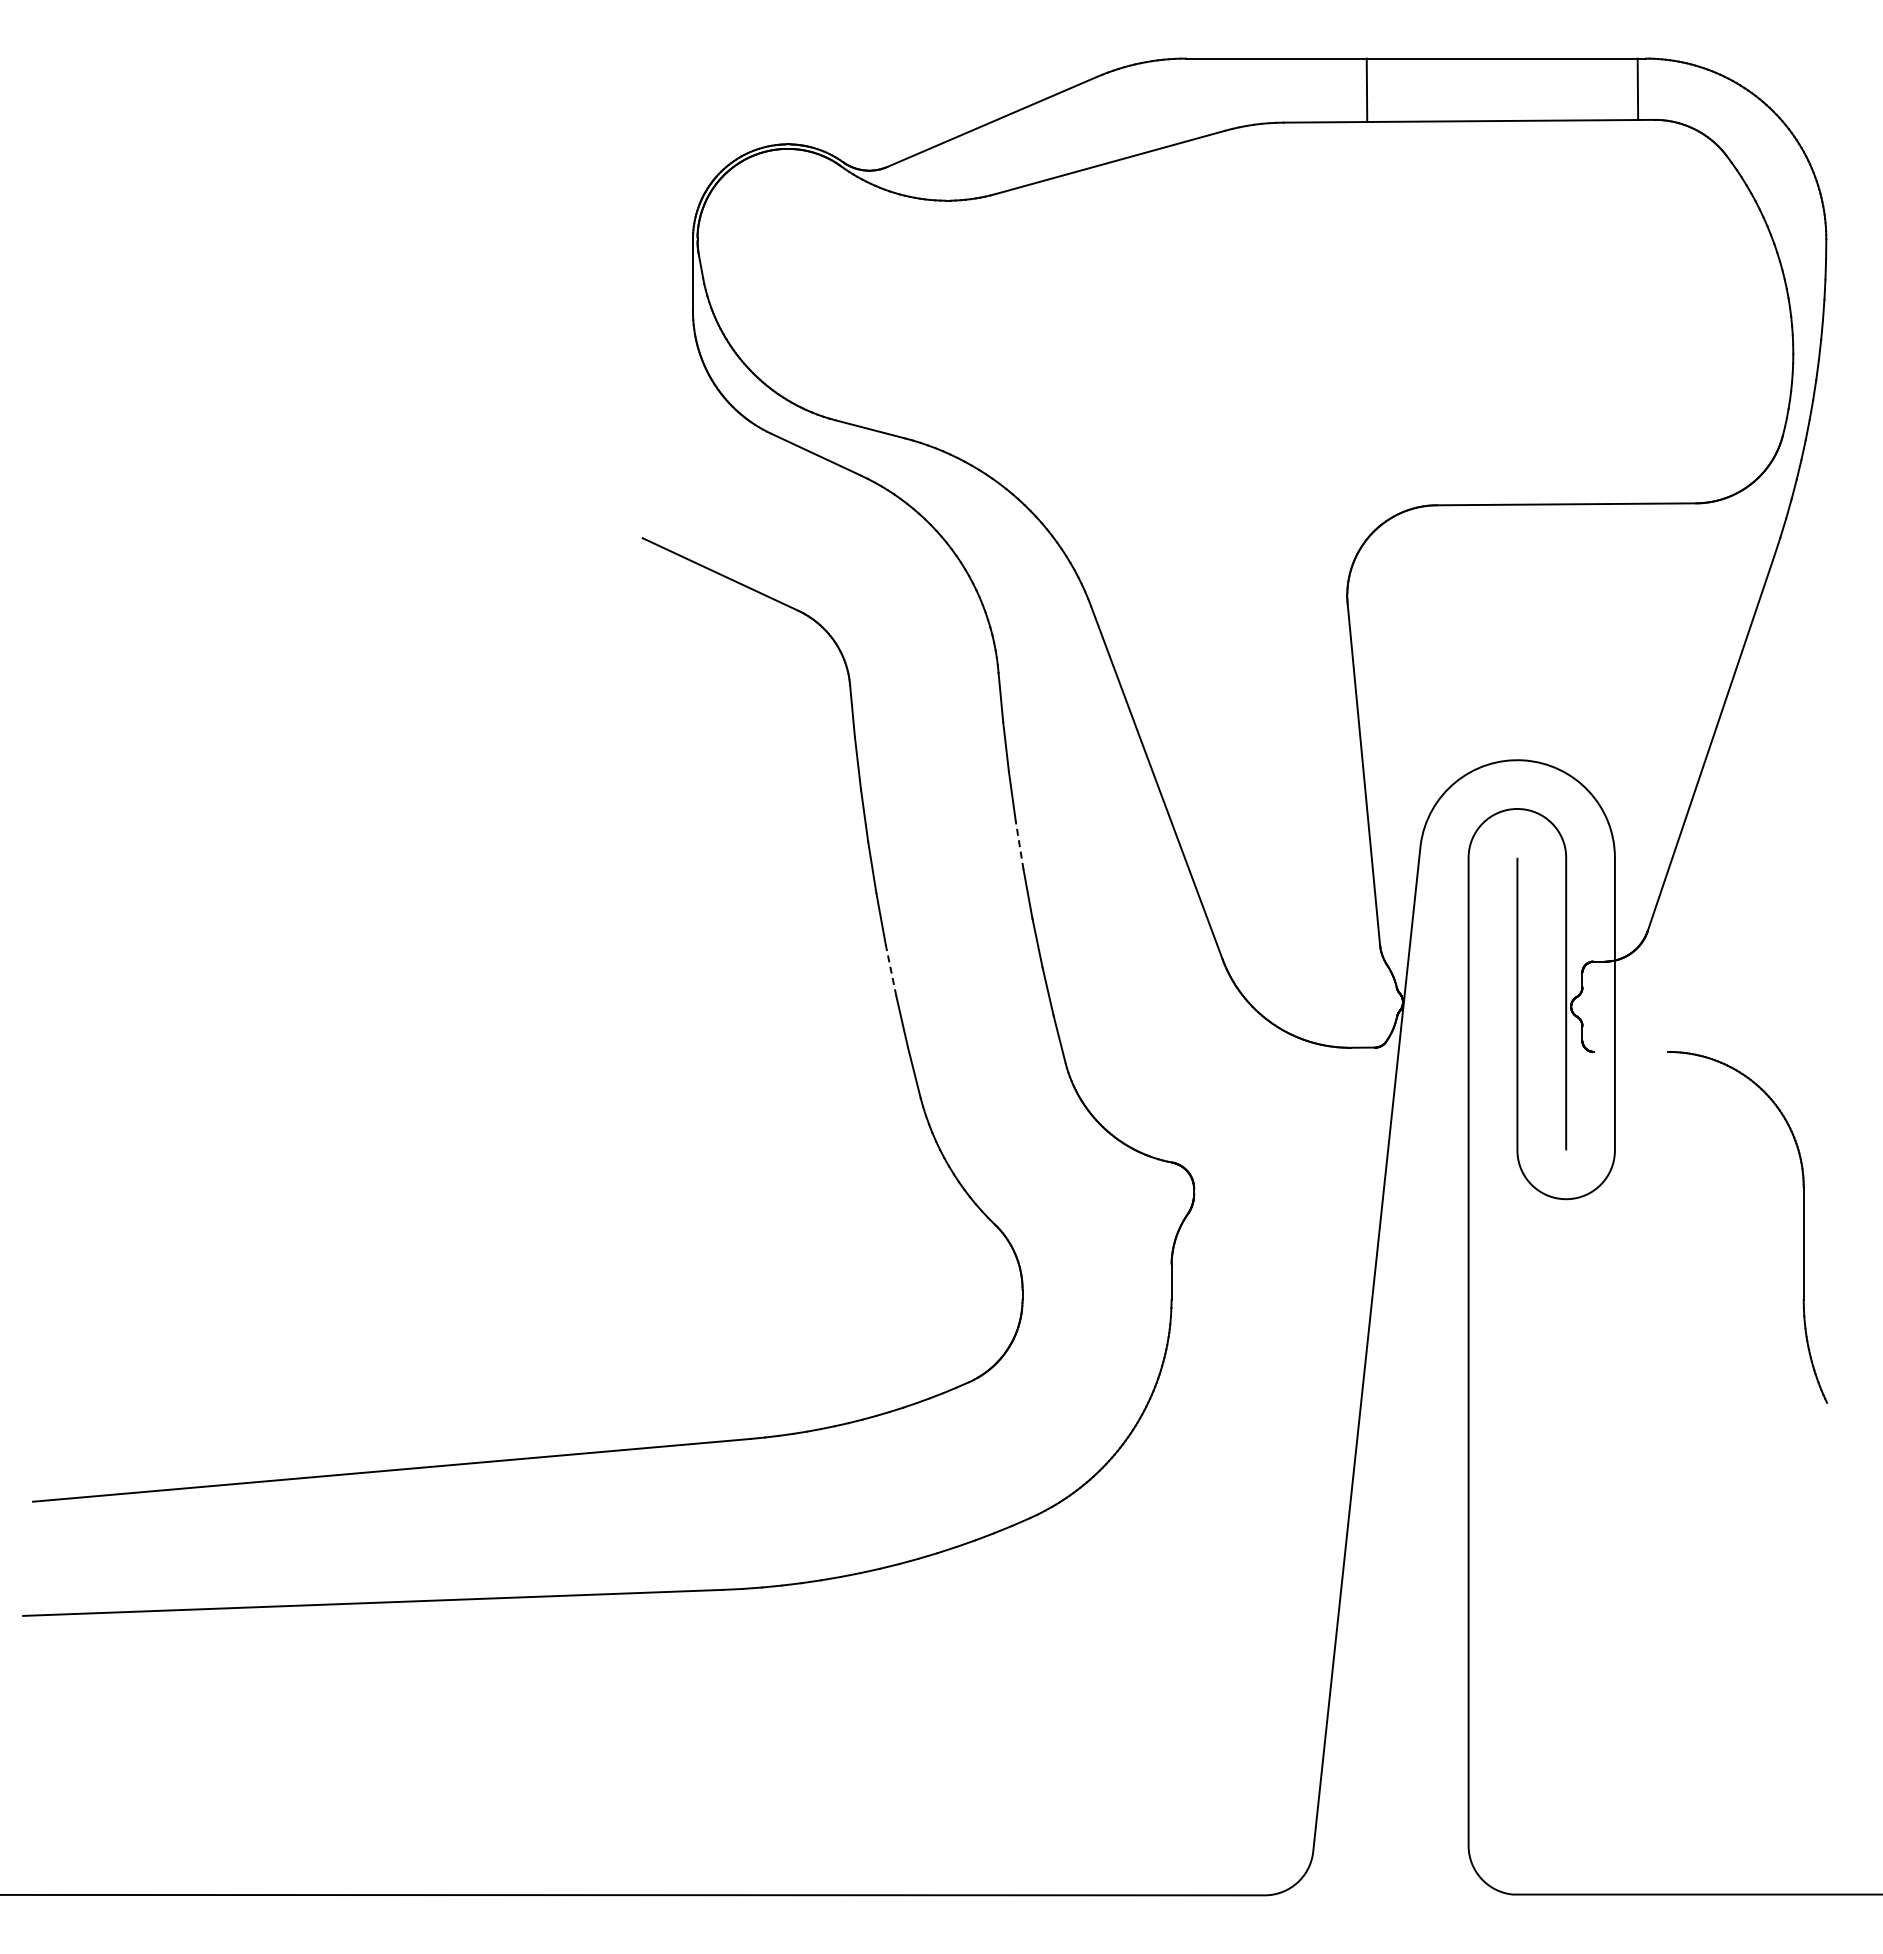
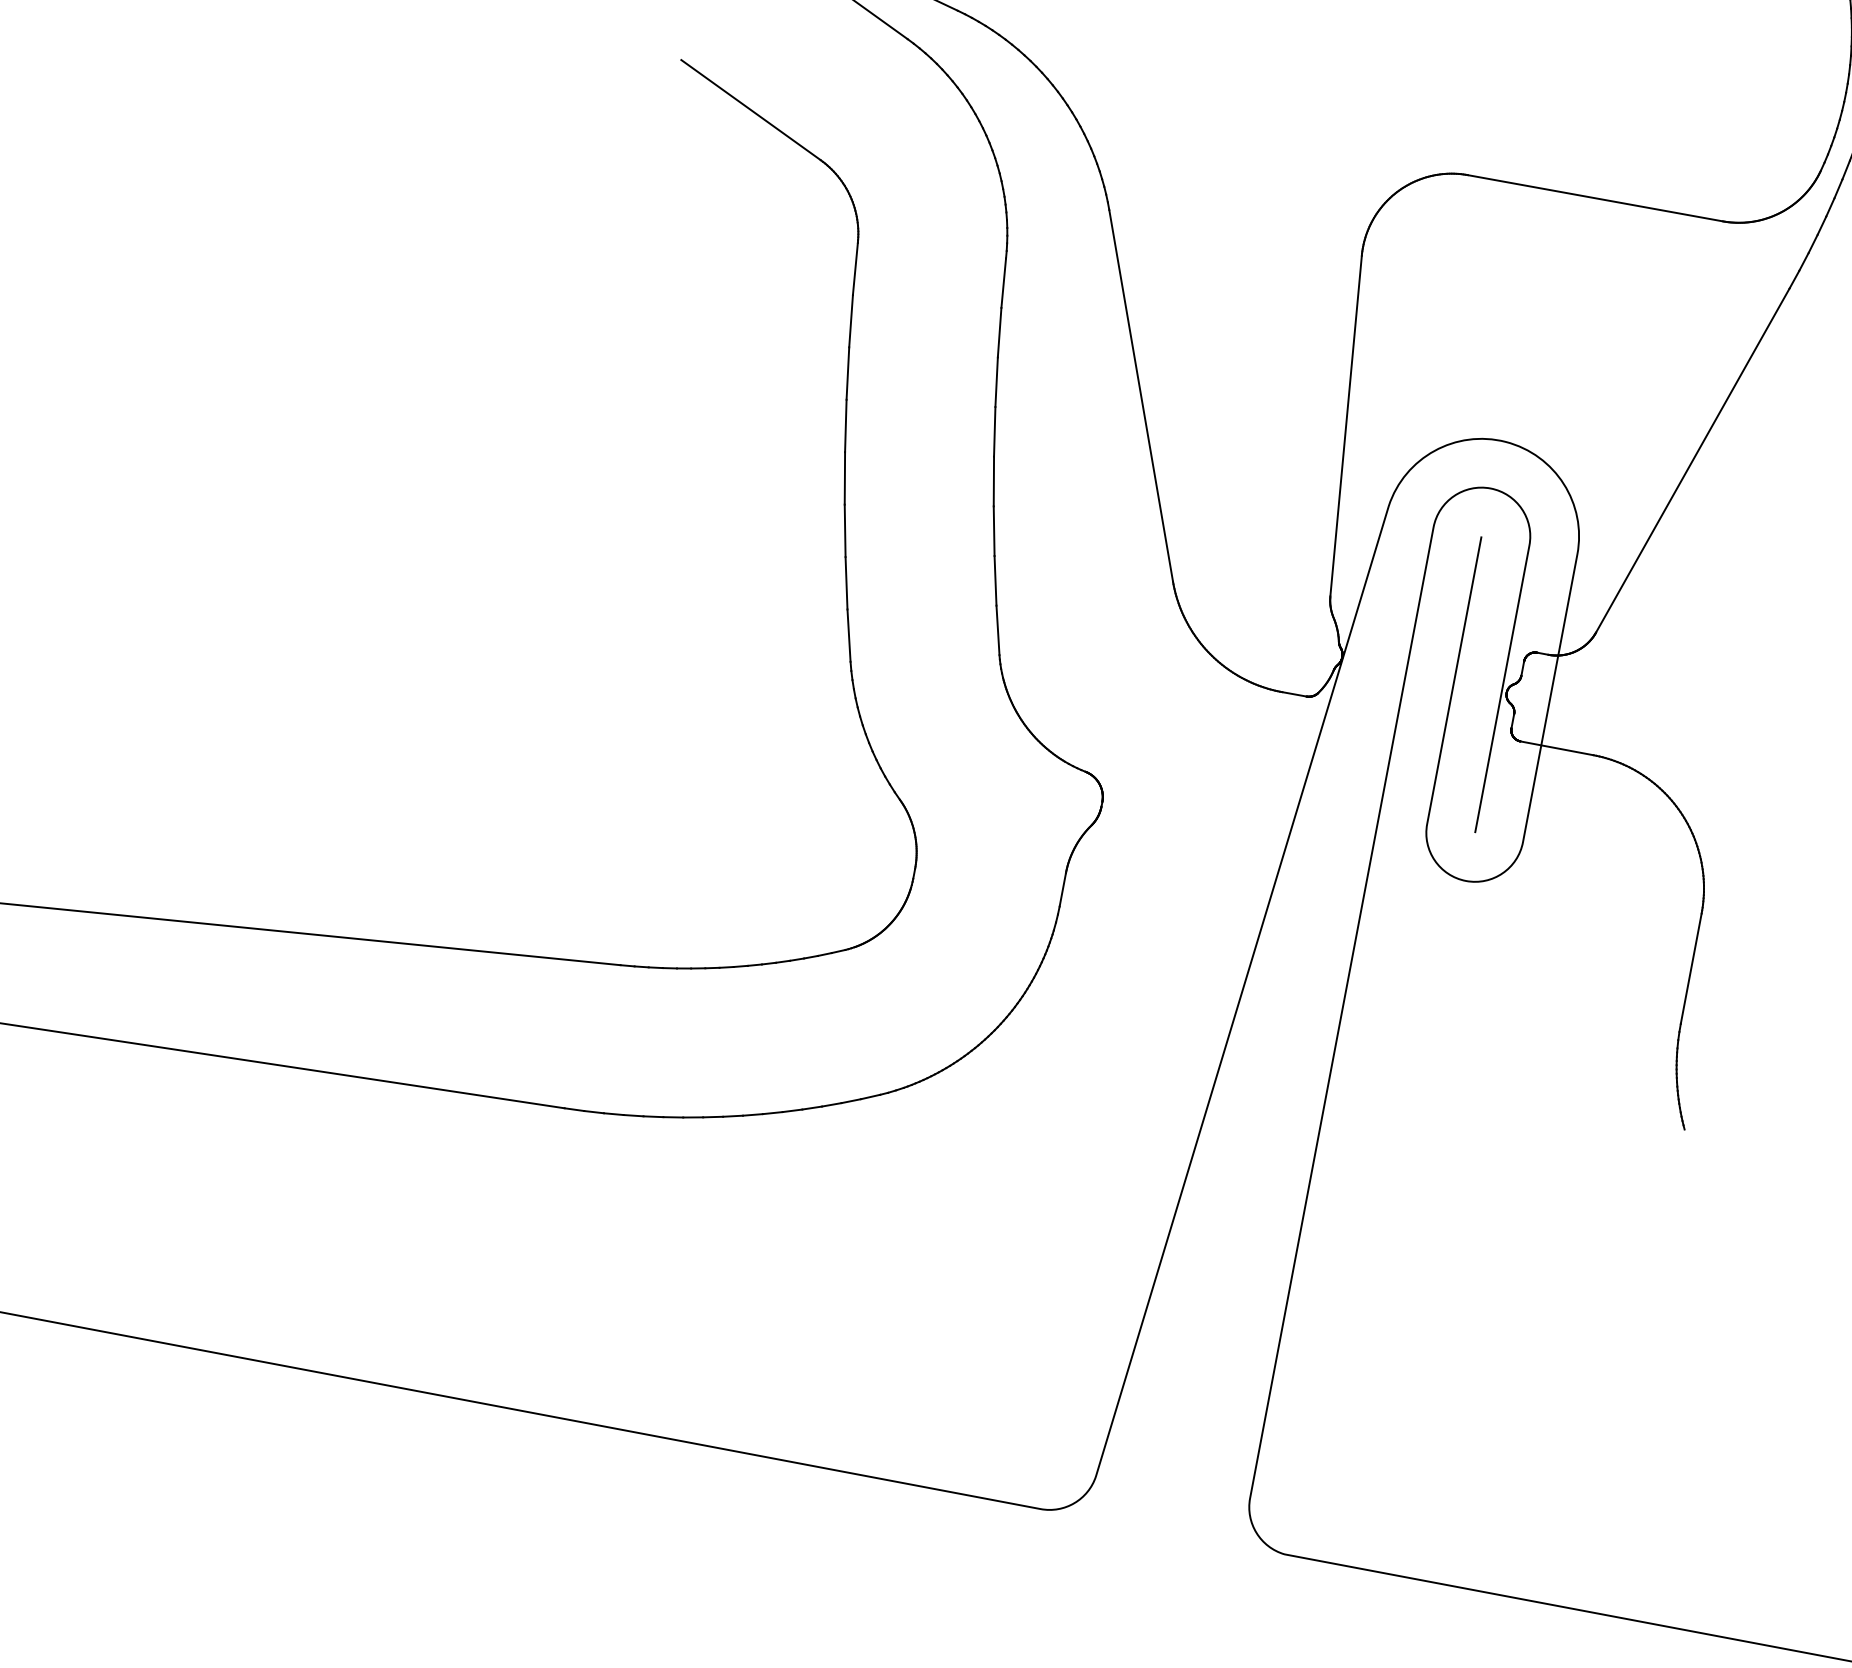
line: (1019, 845) -> (994, 431), dashed -> solid
line: (890, 969) -> (844, 529), dashed -> solid
line: (1630, 1051) -> (1556, 747), added

